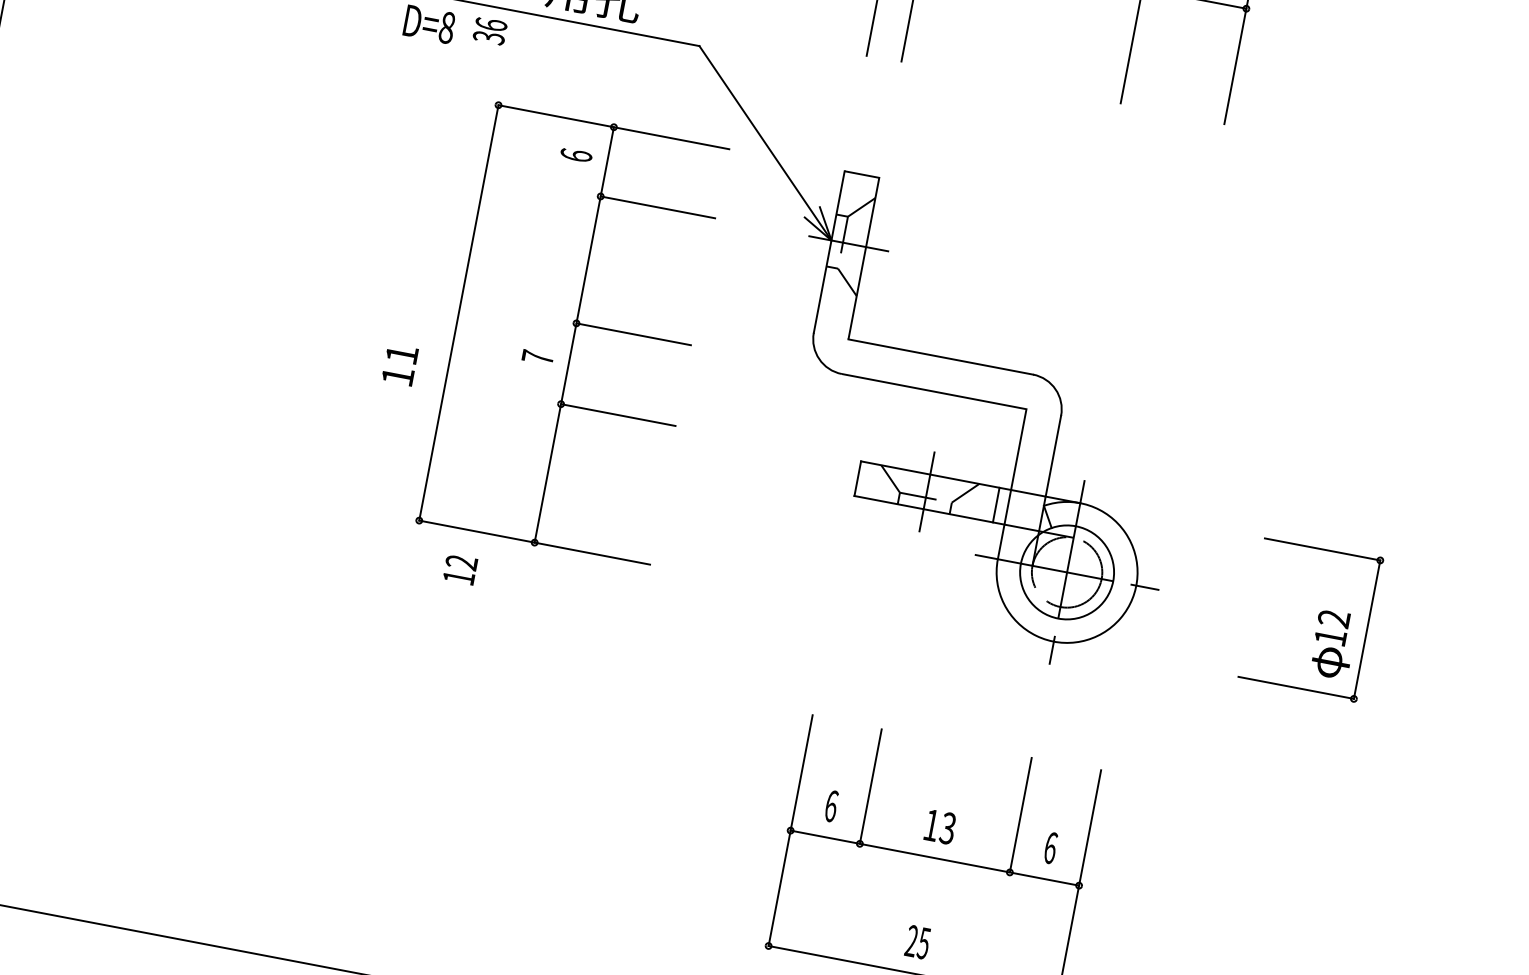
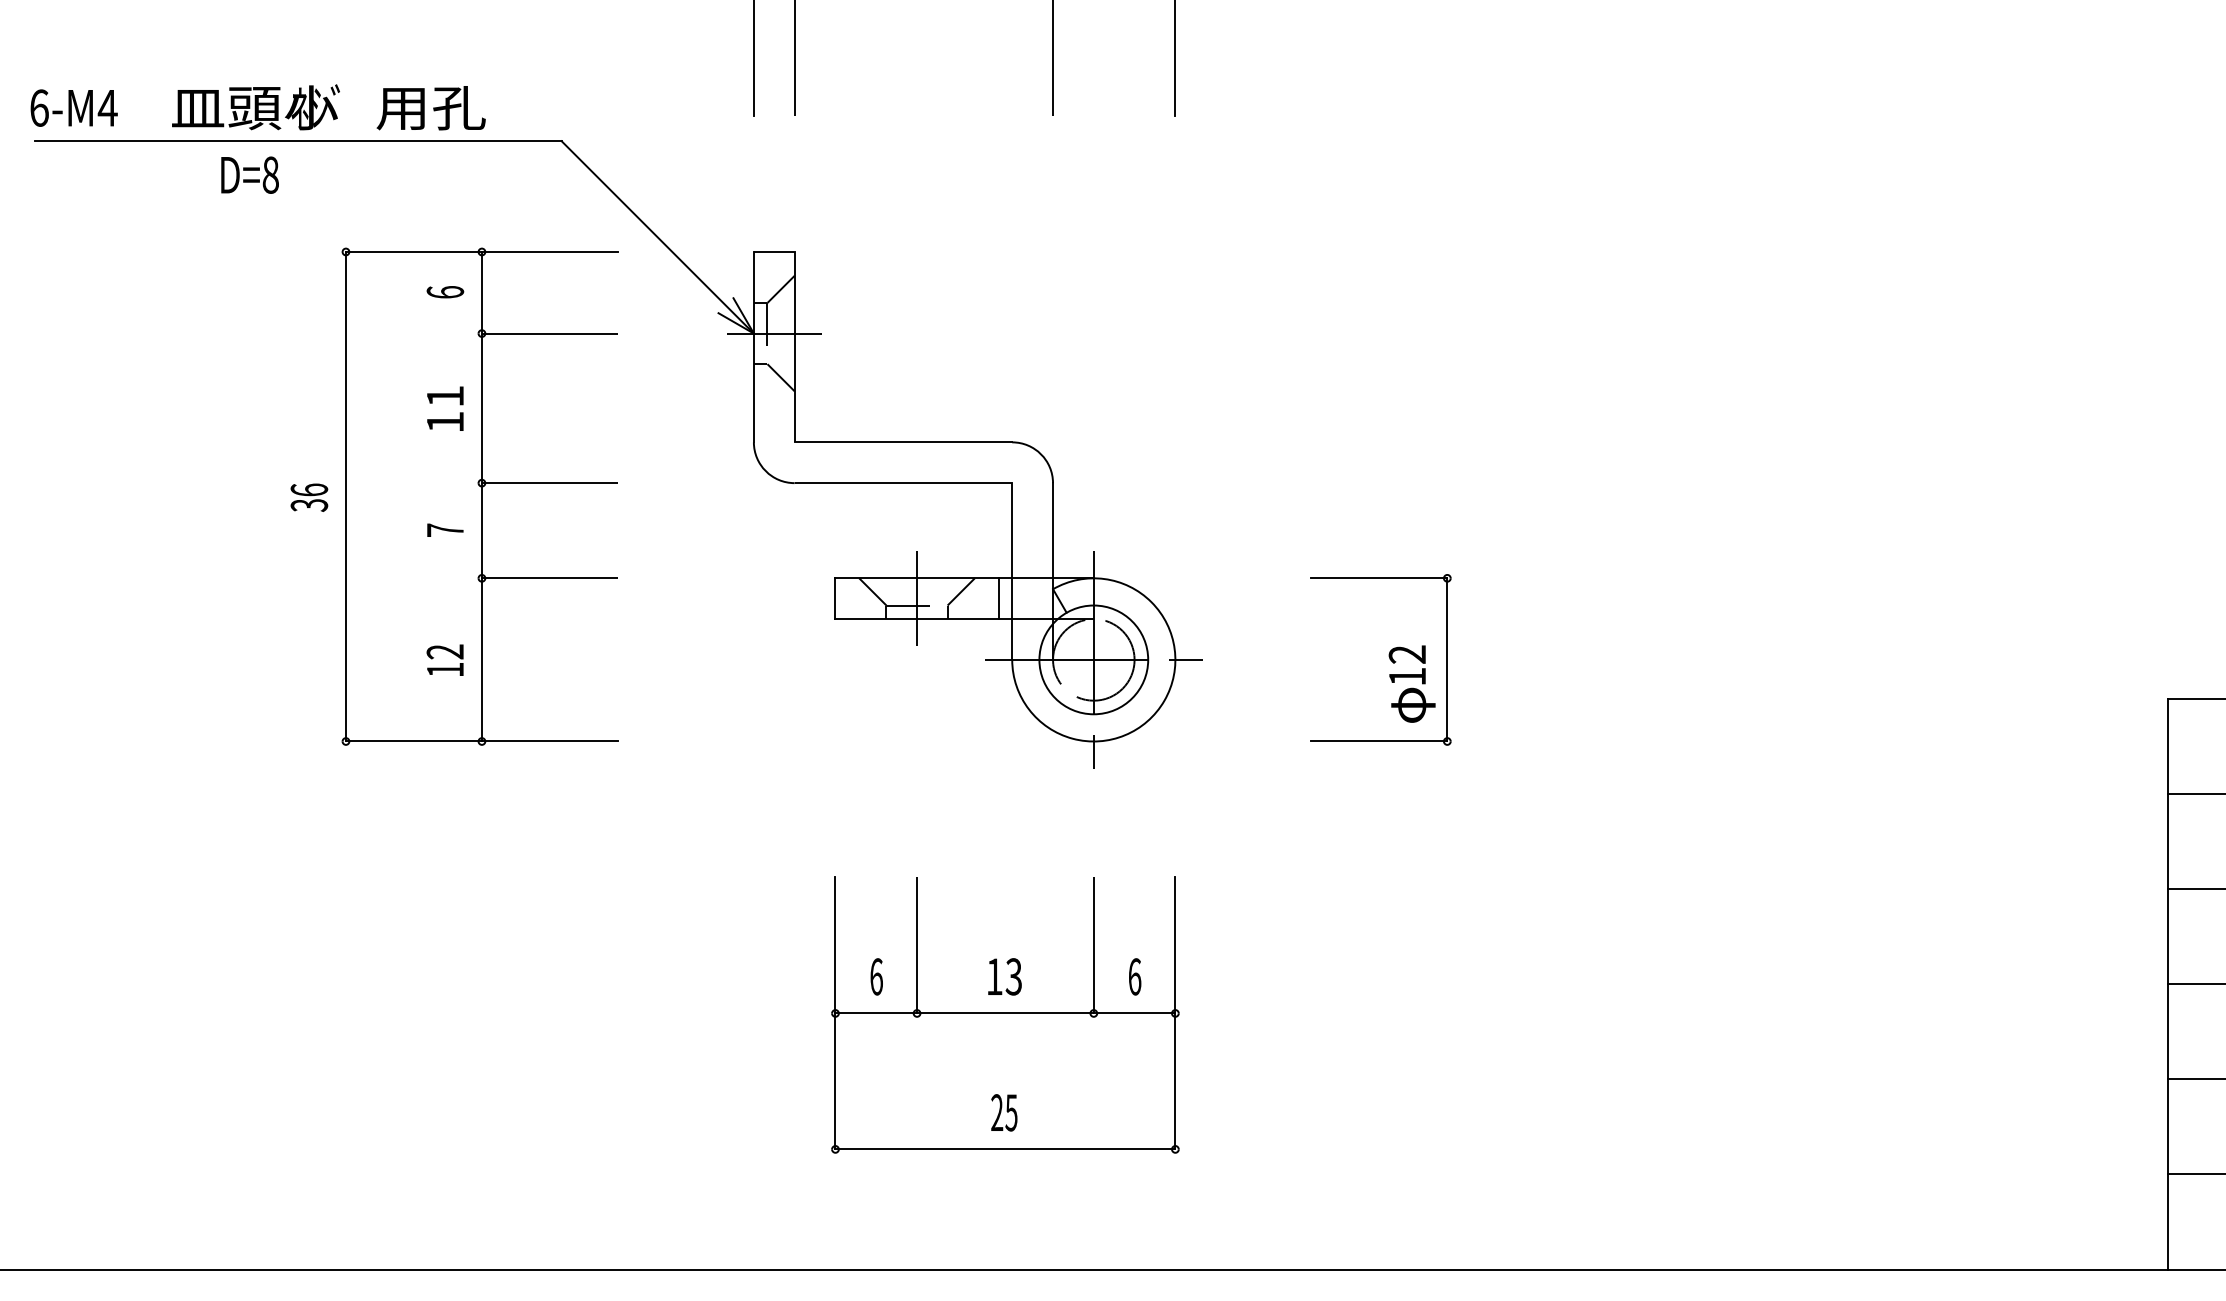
text: (490, 31) -> (309, 497), moved
text: (400, 364) -> (445, 408), moved
text: (459, 568) -> (444, 659), moved

